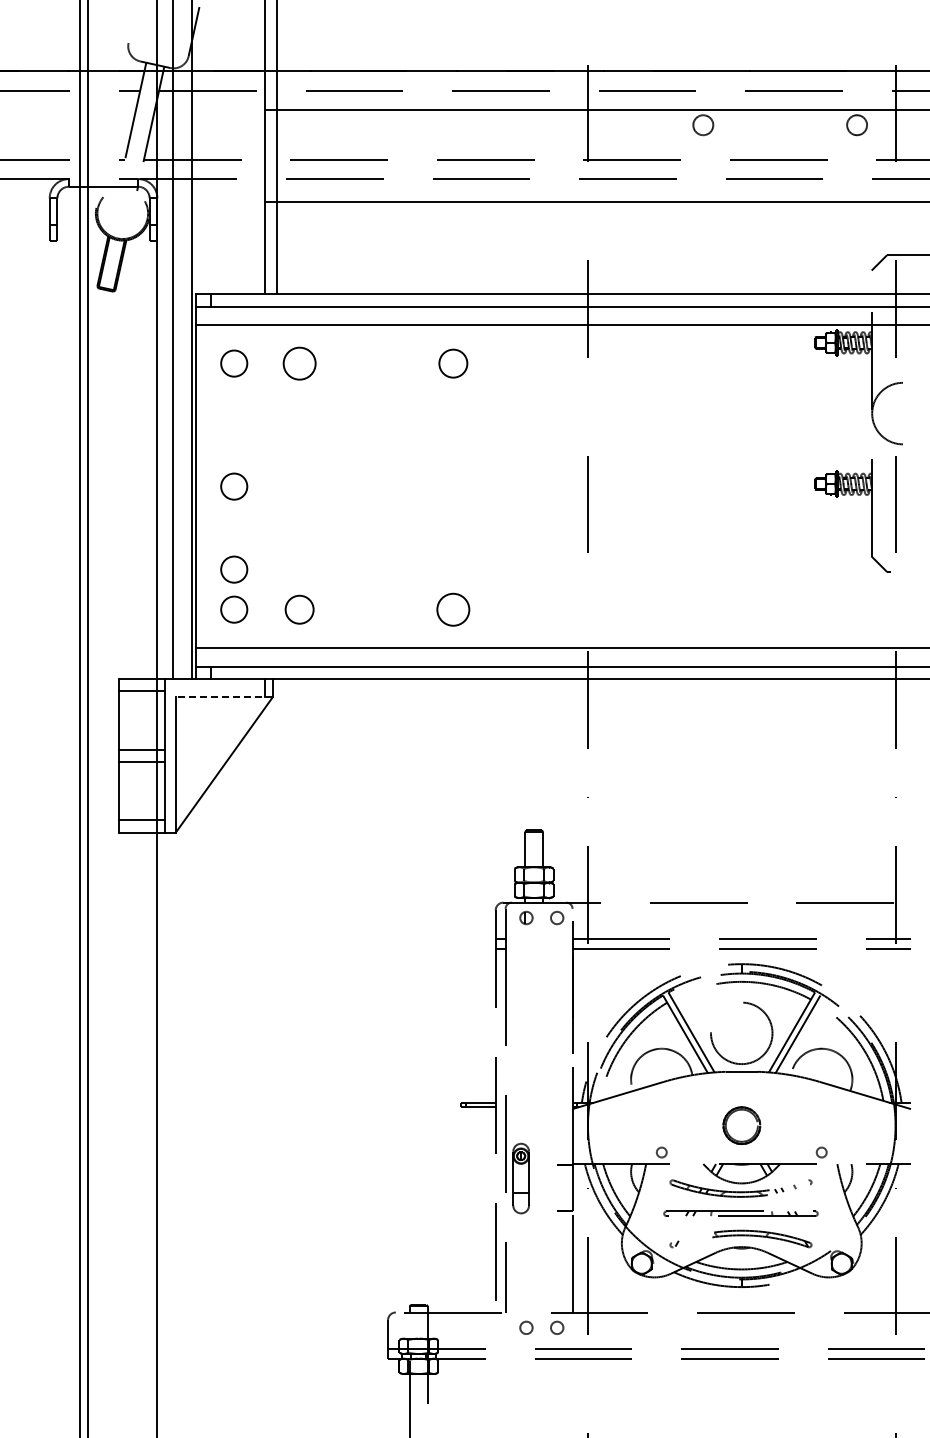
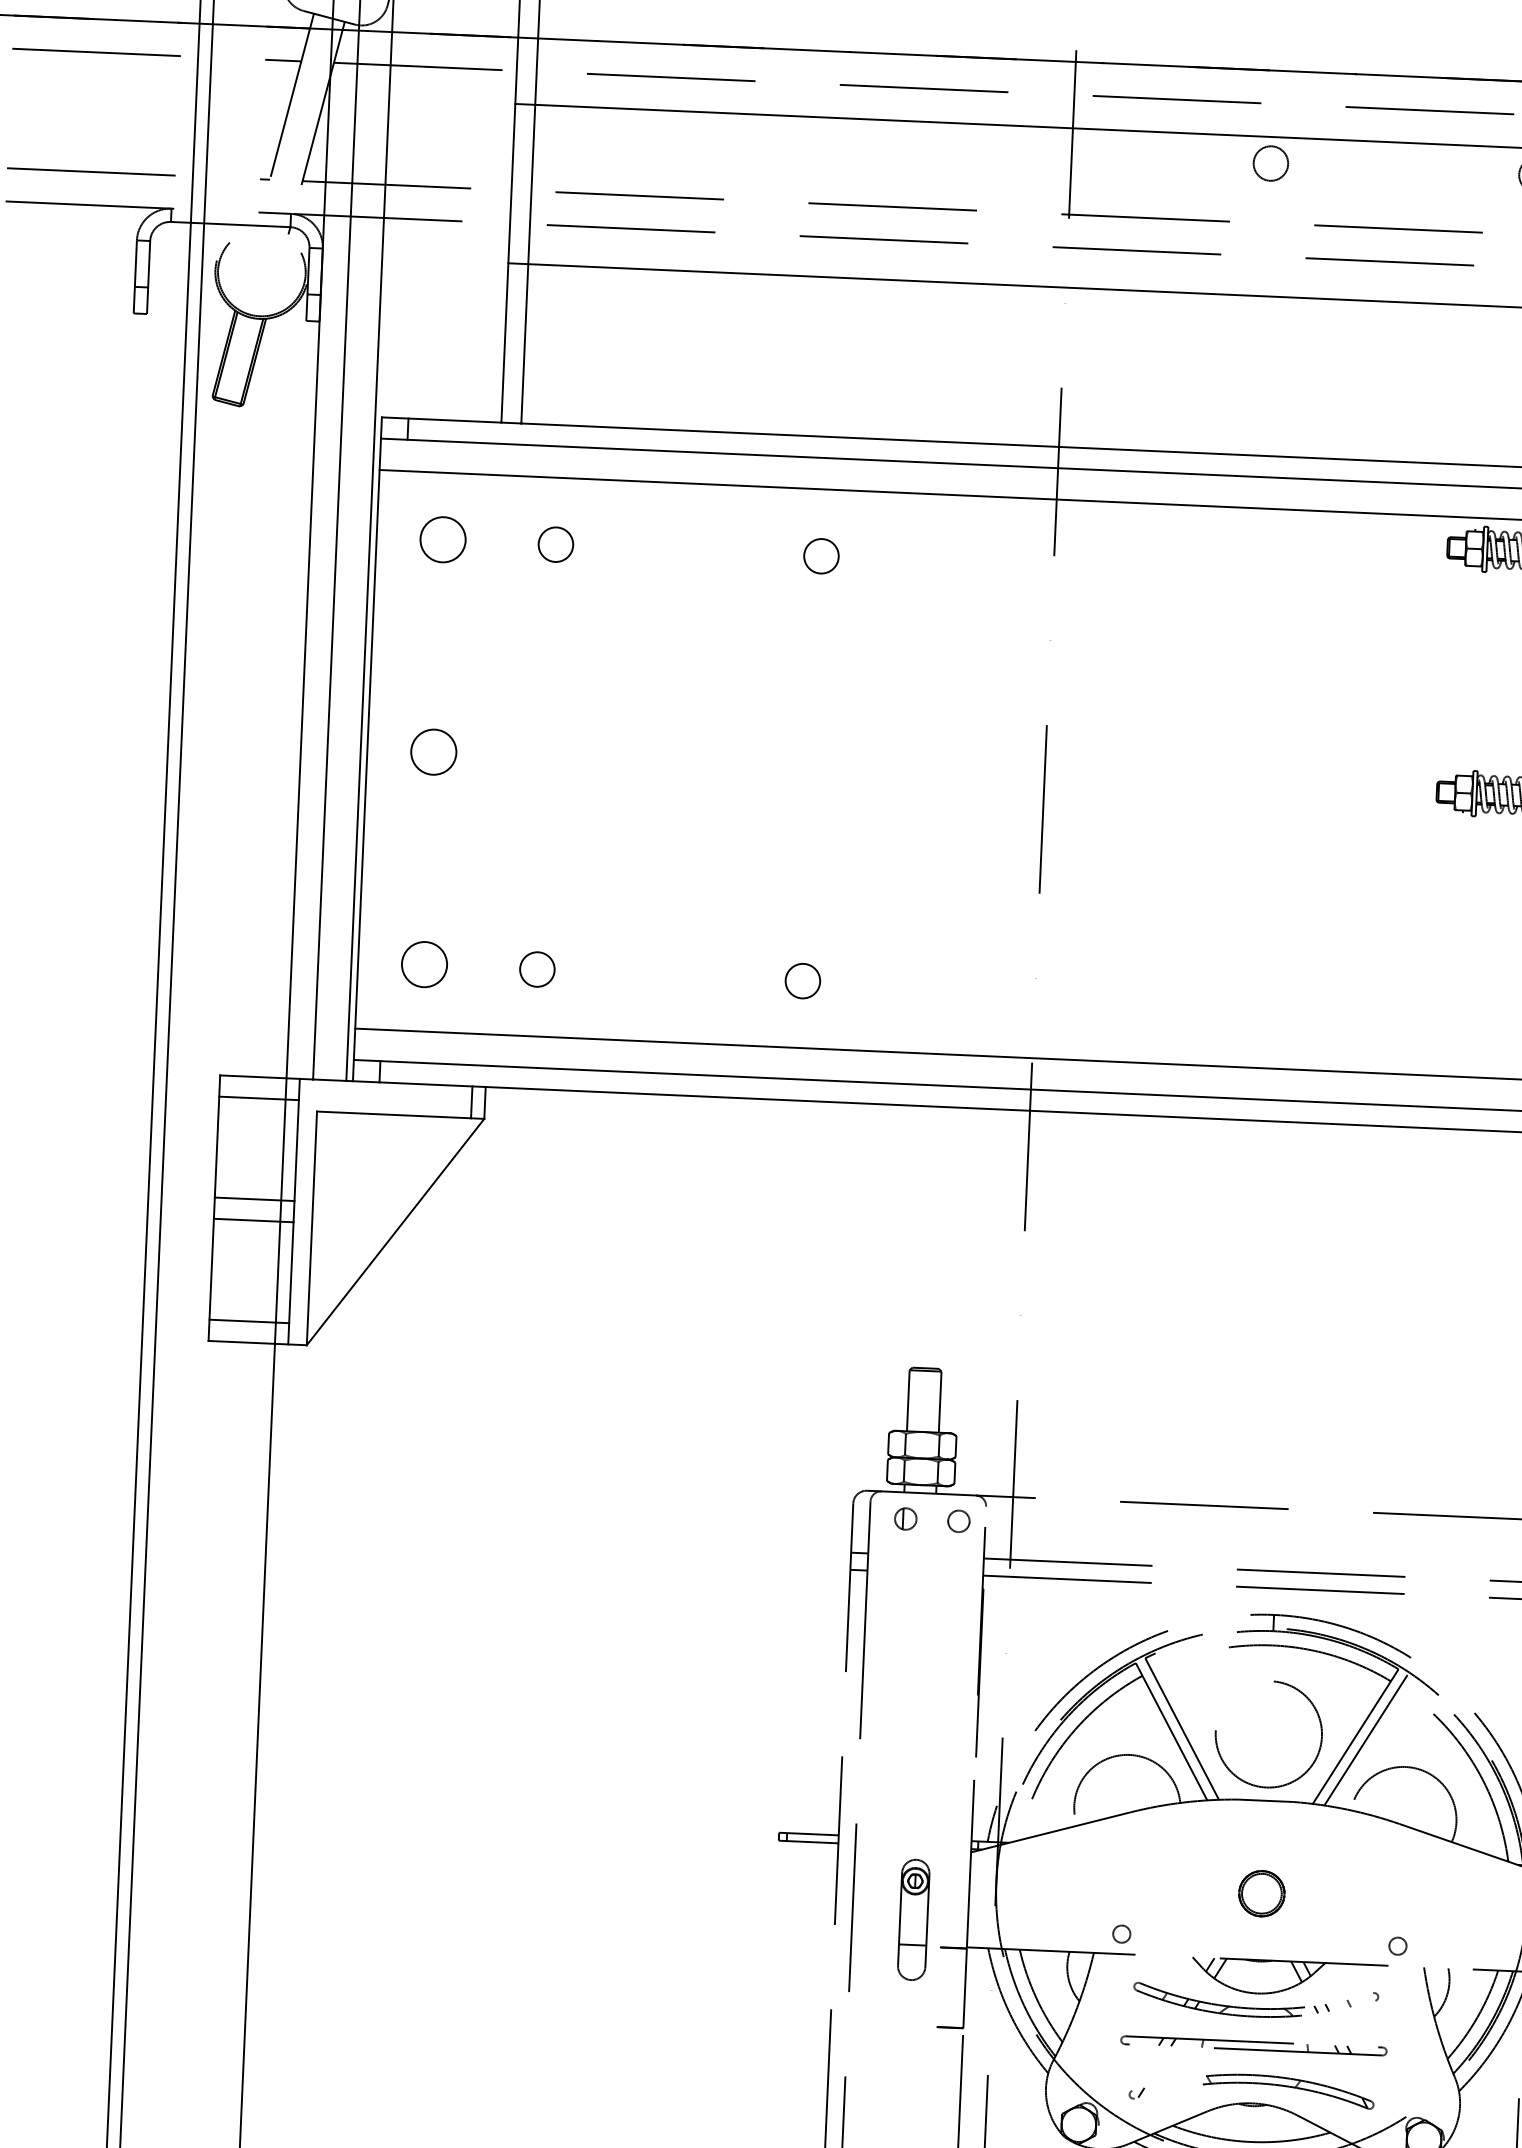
circle: (299, 363) -> (555, 544), size x0.62
circle: (453, 363) -> (821, 556), size x0.71
circle: (234, 569) -> (428, 895), removed
circle: (299, 609) -> (537, 969), size x0.71
circle: (453, 609) -> (803, 980), size x0.62
line: (223, 697) -> (399, 1115), dashed -> solid
part: (741, 1125) -> (1261, 1893), size x0.71
part: (520, 1178) -> (912, 1919), moved

